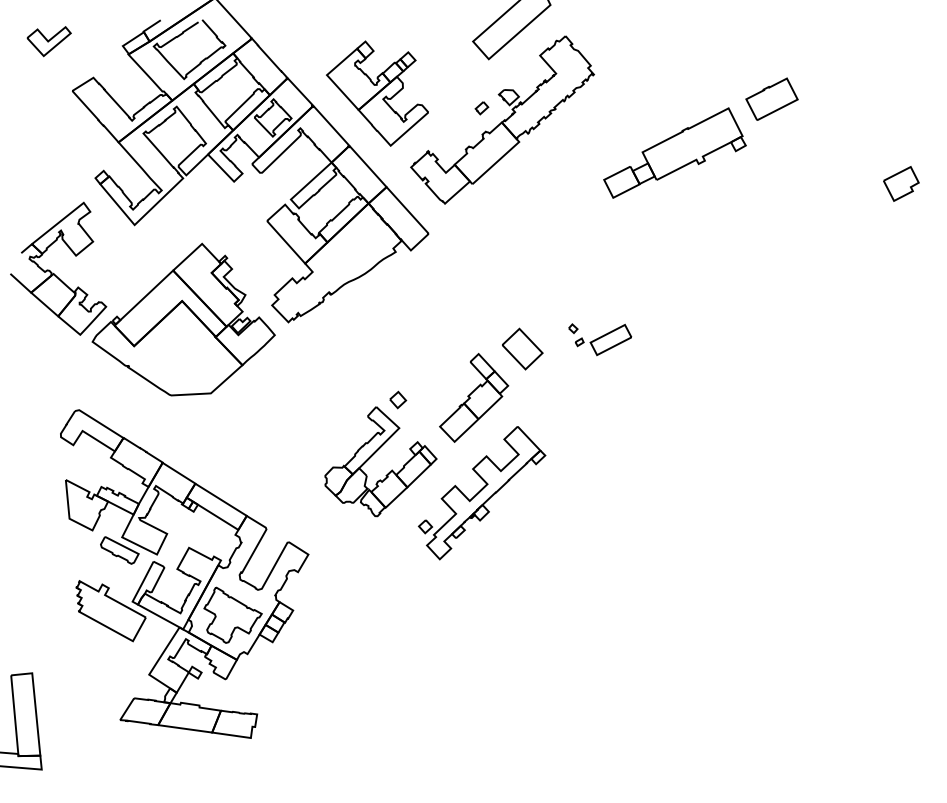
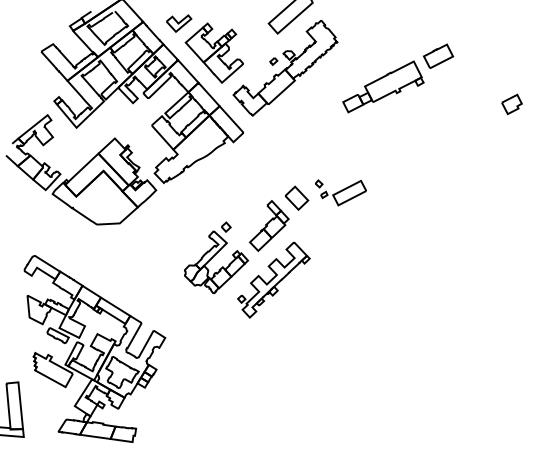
part: (49, 41) -> (179, 23), moved
part: (599, 338) -> (340, 192), size x1.43
part: (183, 573) -> (94, 348), moved

